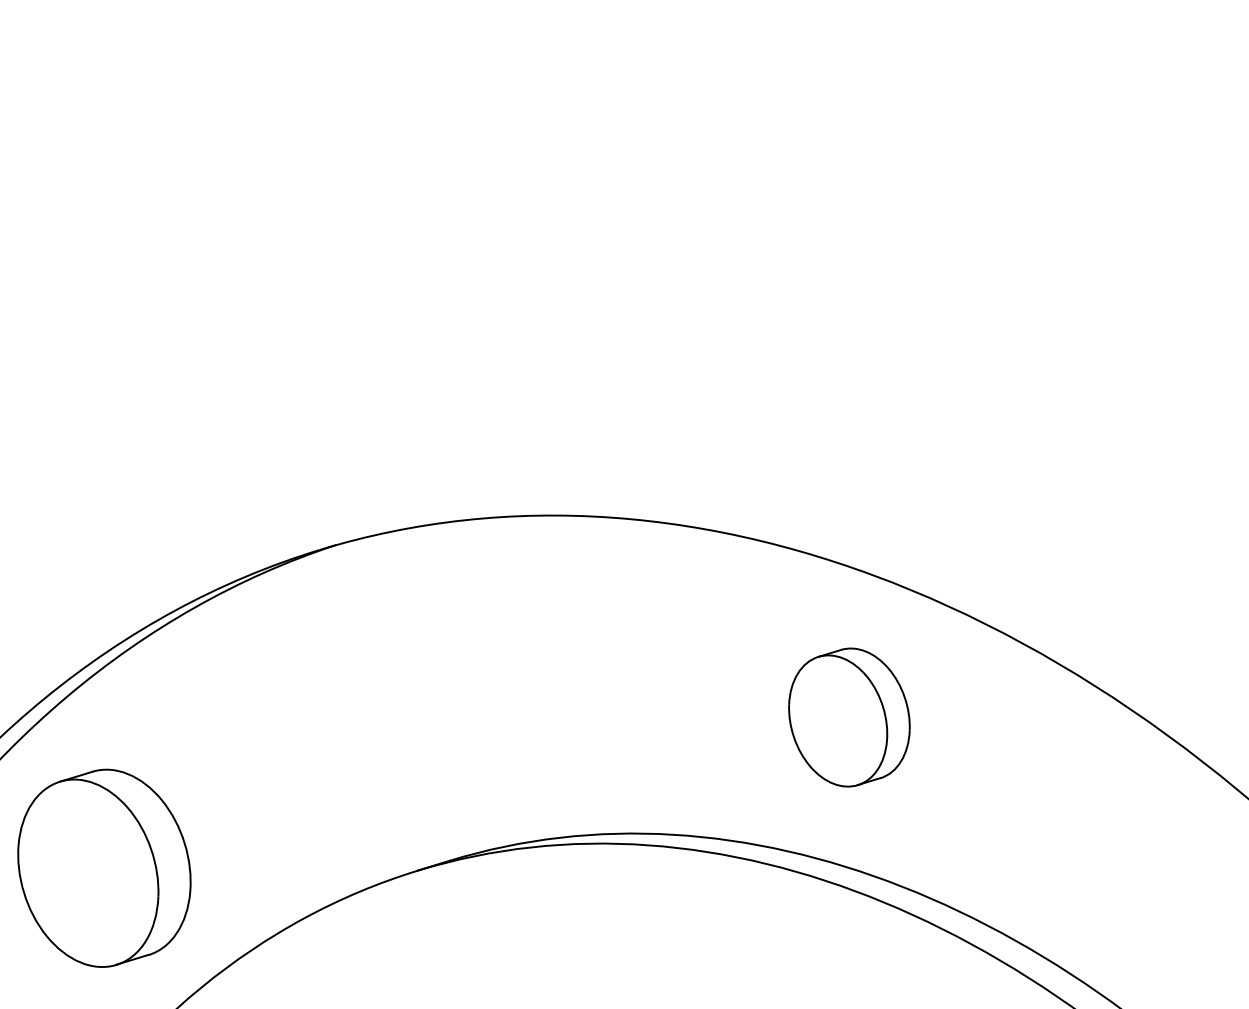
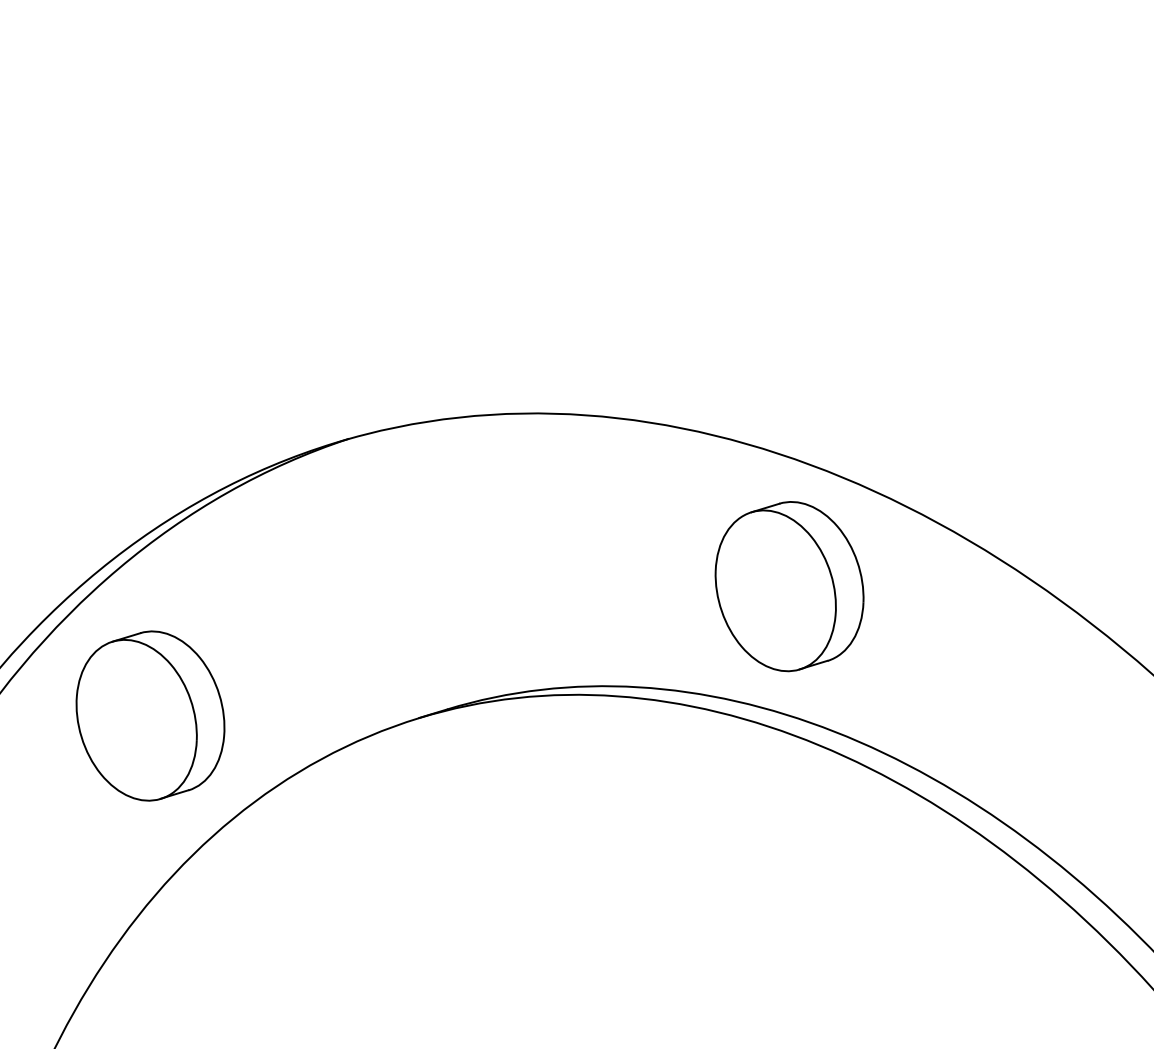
part: (849, 717) -> (789, 586), size x1.43

